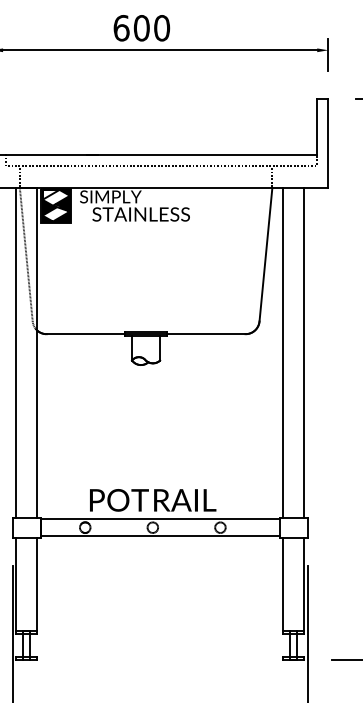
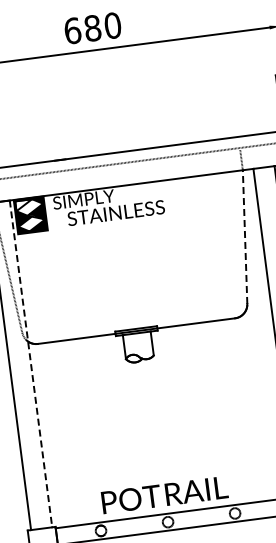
text: (141, 28) -> (92, 28), 600 -> 680
line: (265, 254) -> (244, 236), solid -> dashed
line: (37, 353) -> (31, 364), solid -> dashed

